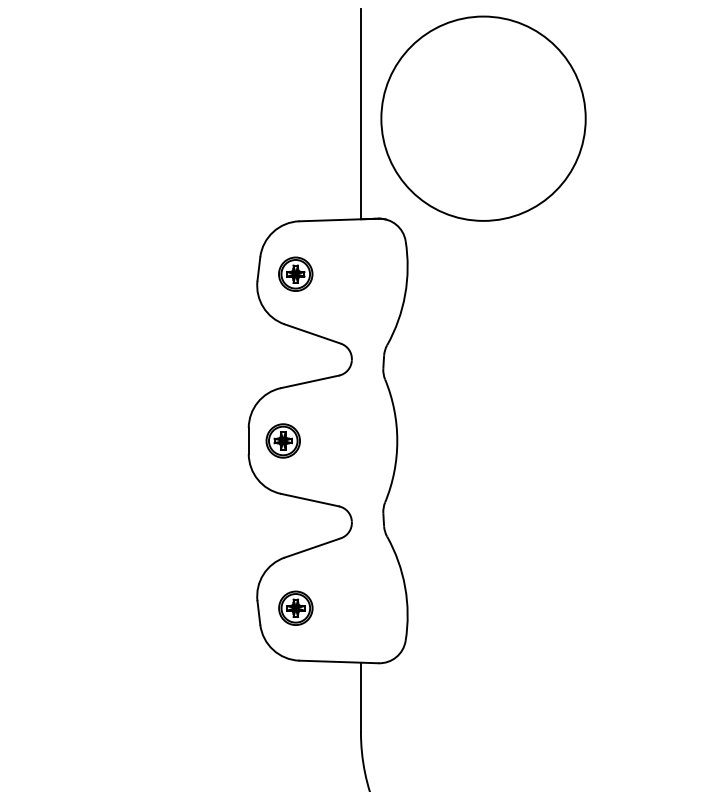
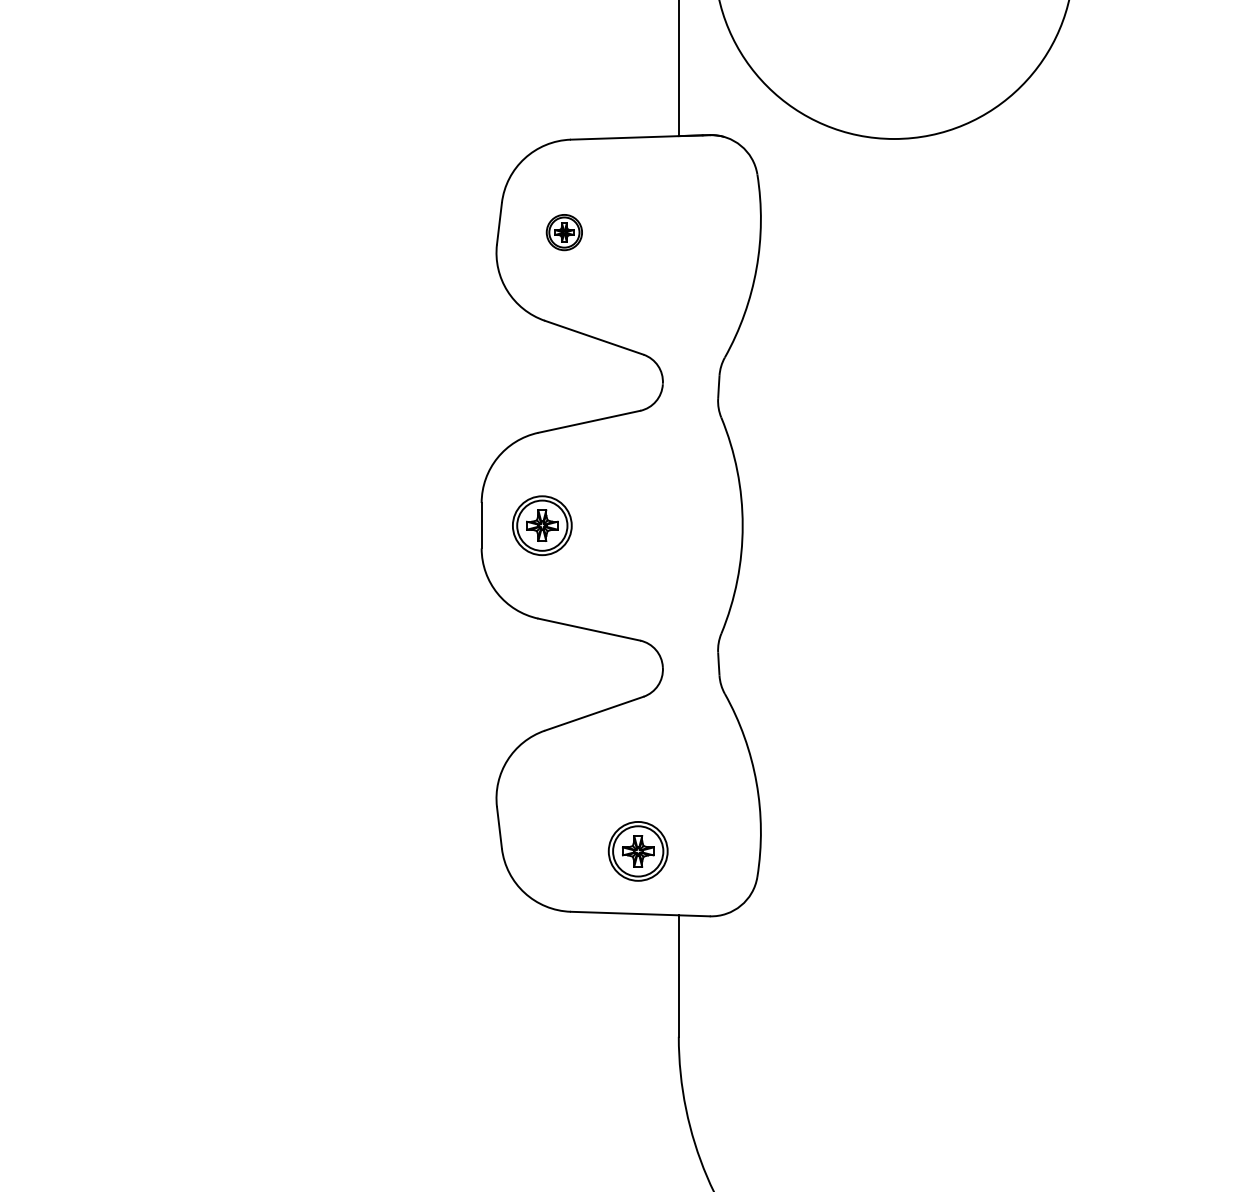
part: (295, 273) -> (563, 231), size x0.6
part: (295, 607) -> (637, 849), moved

